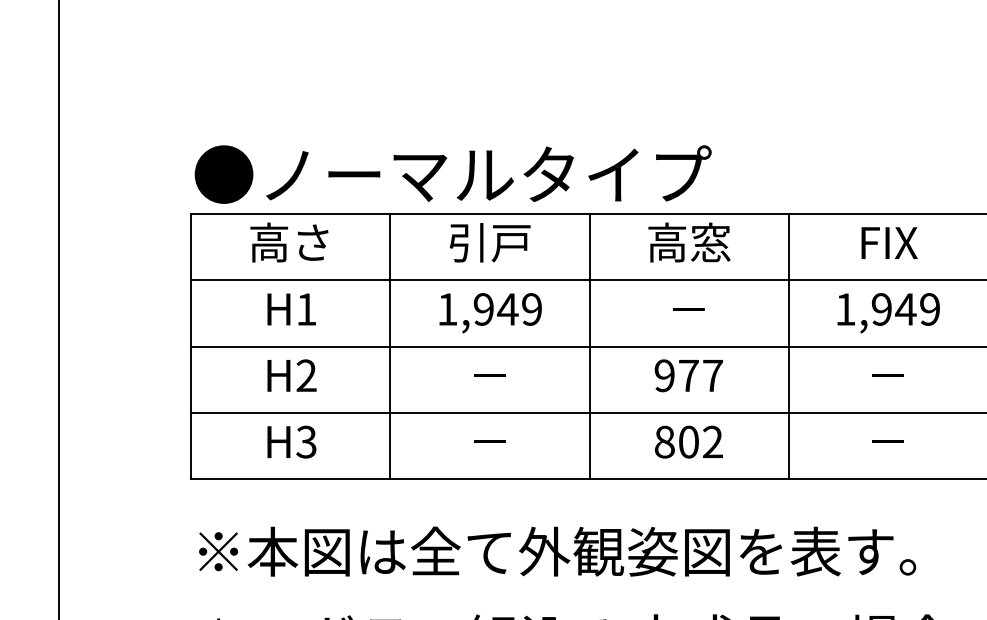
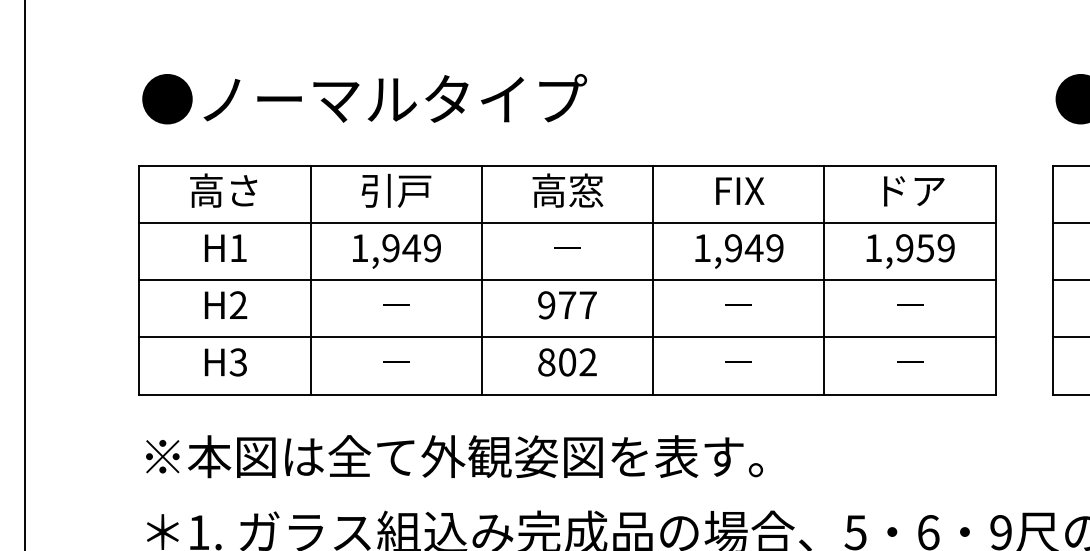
text: (453, 174) -> (364, 99), moved

